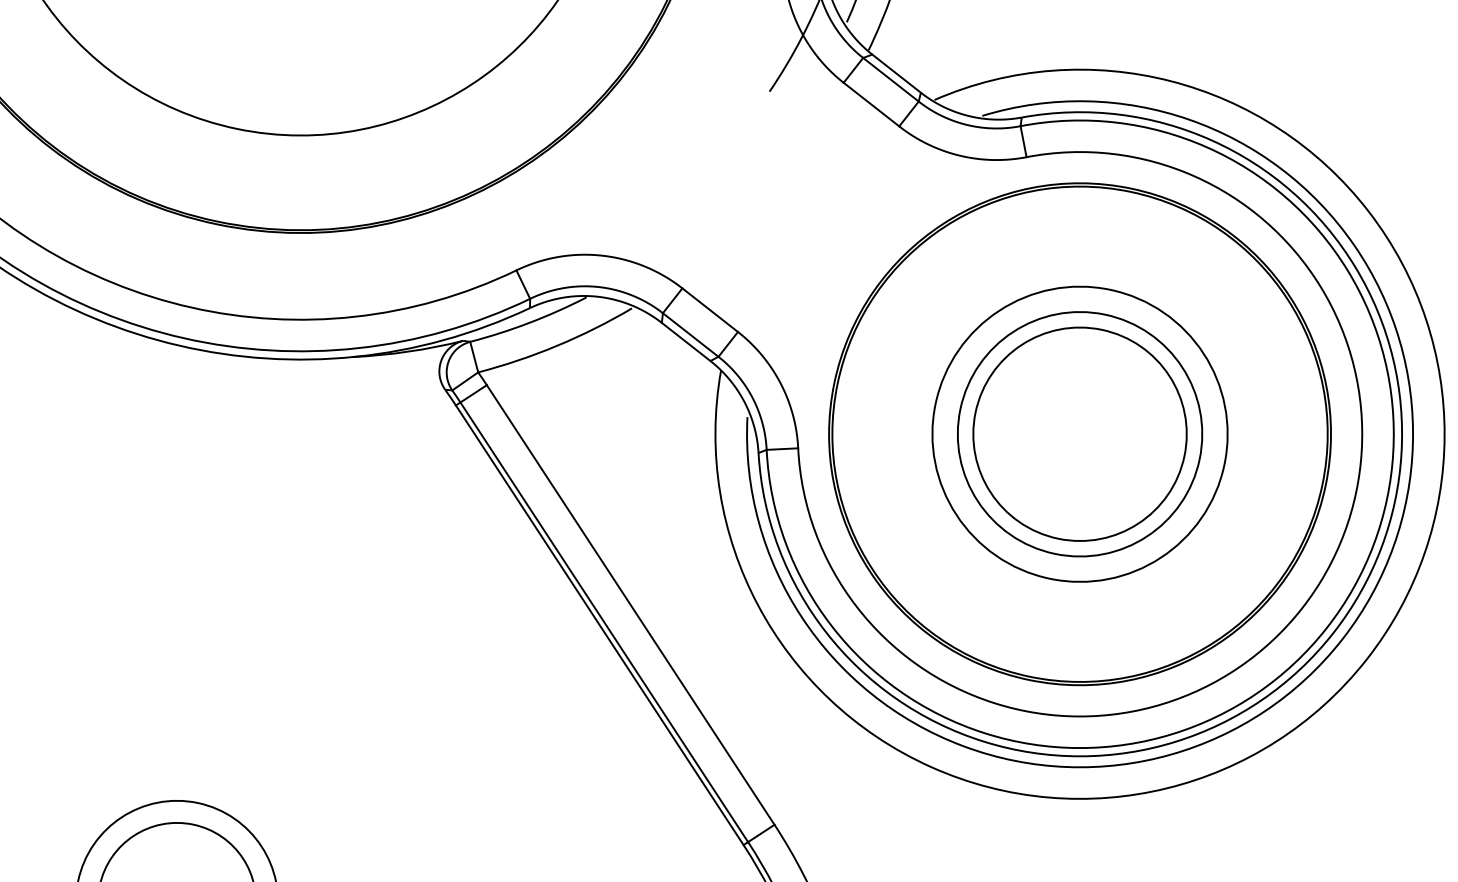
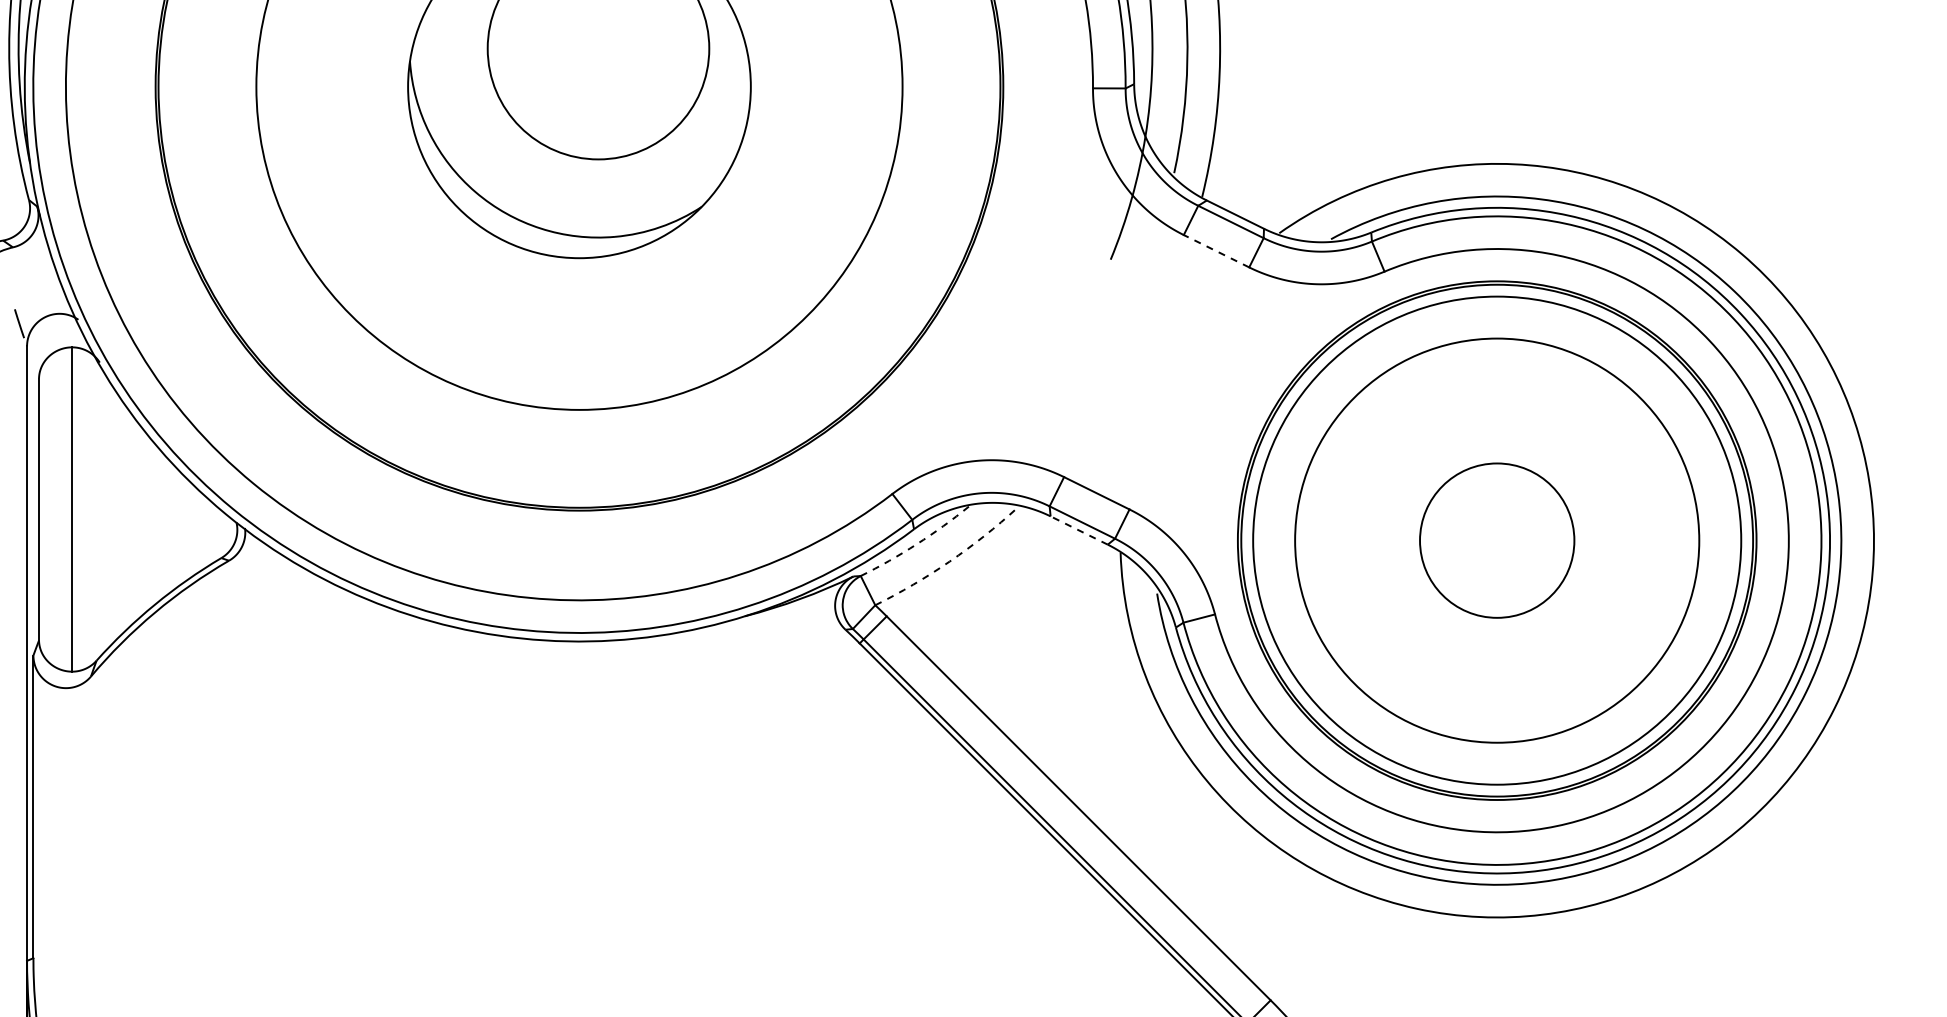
line: (871, 104) -> (1216, 251), solid -> dashed
arc: (529, 323) -> (916, 544), solid -> dashed
line: (686, 341) -> (1079, 530), solid -> dashed
arc: (557, 345) -> (949, 561), solid -> dashed
circle: (1079, 433) -> (1496, 540), size x0.7
circle: (1079, 433) -> (1496, 540), size x1.6
circle: (1079, 433) -> (1496, 540), size x1.6

